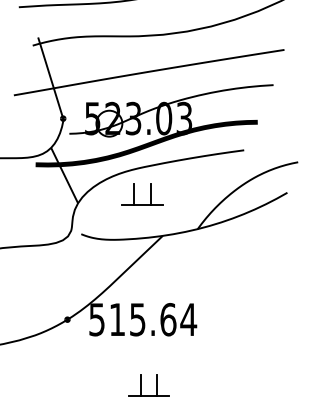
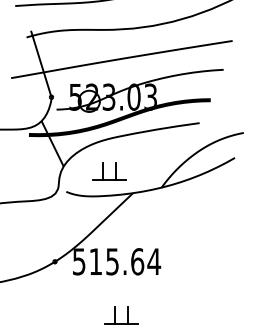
part: (134, 194) -> (103, 171), moved

